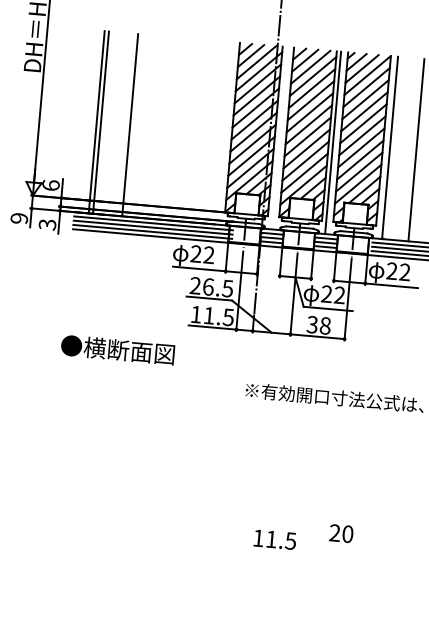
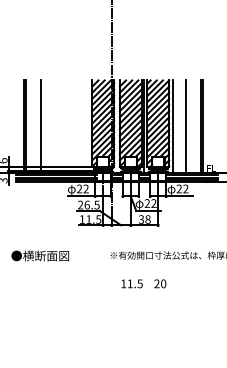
text: (118, 349) -> (40, 255), moved
text: (341, 532) -> (160, 283), moved
text: (274, 538) -> (131, 283), moved

